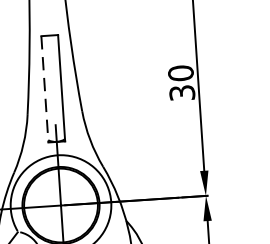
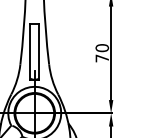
line: (45, 90) -> (30, 52), dashed -> solid
text: (182, 93) -> (102, 58), 30 -> 70

